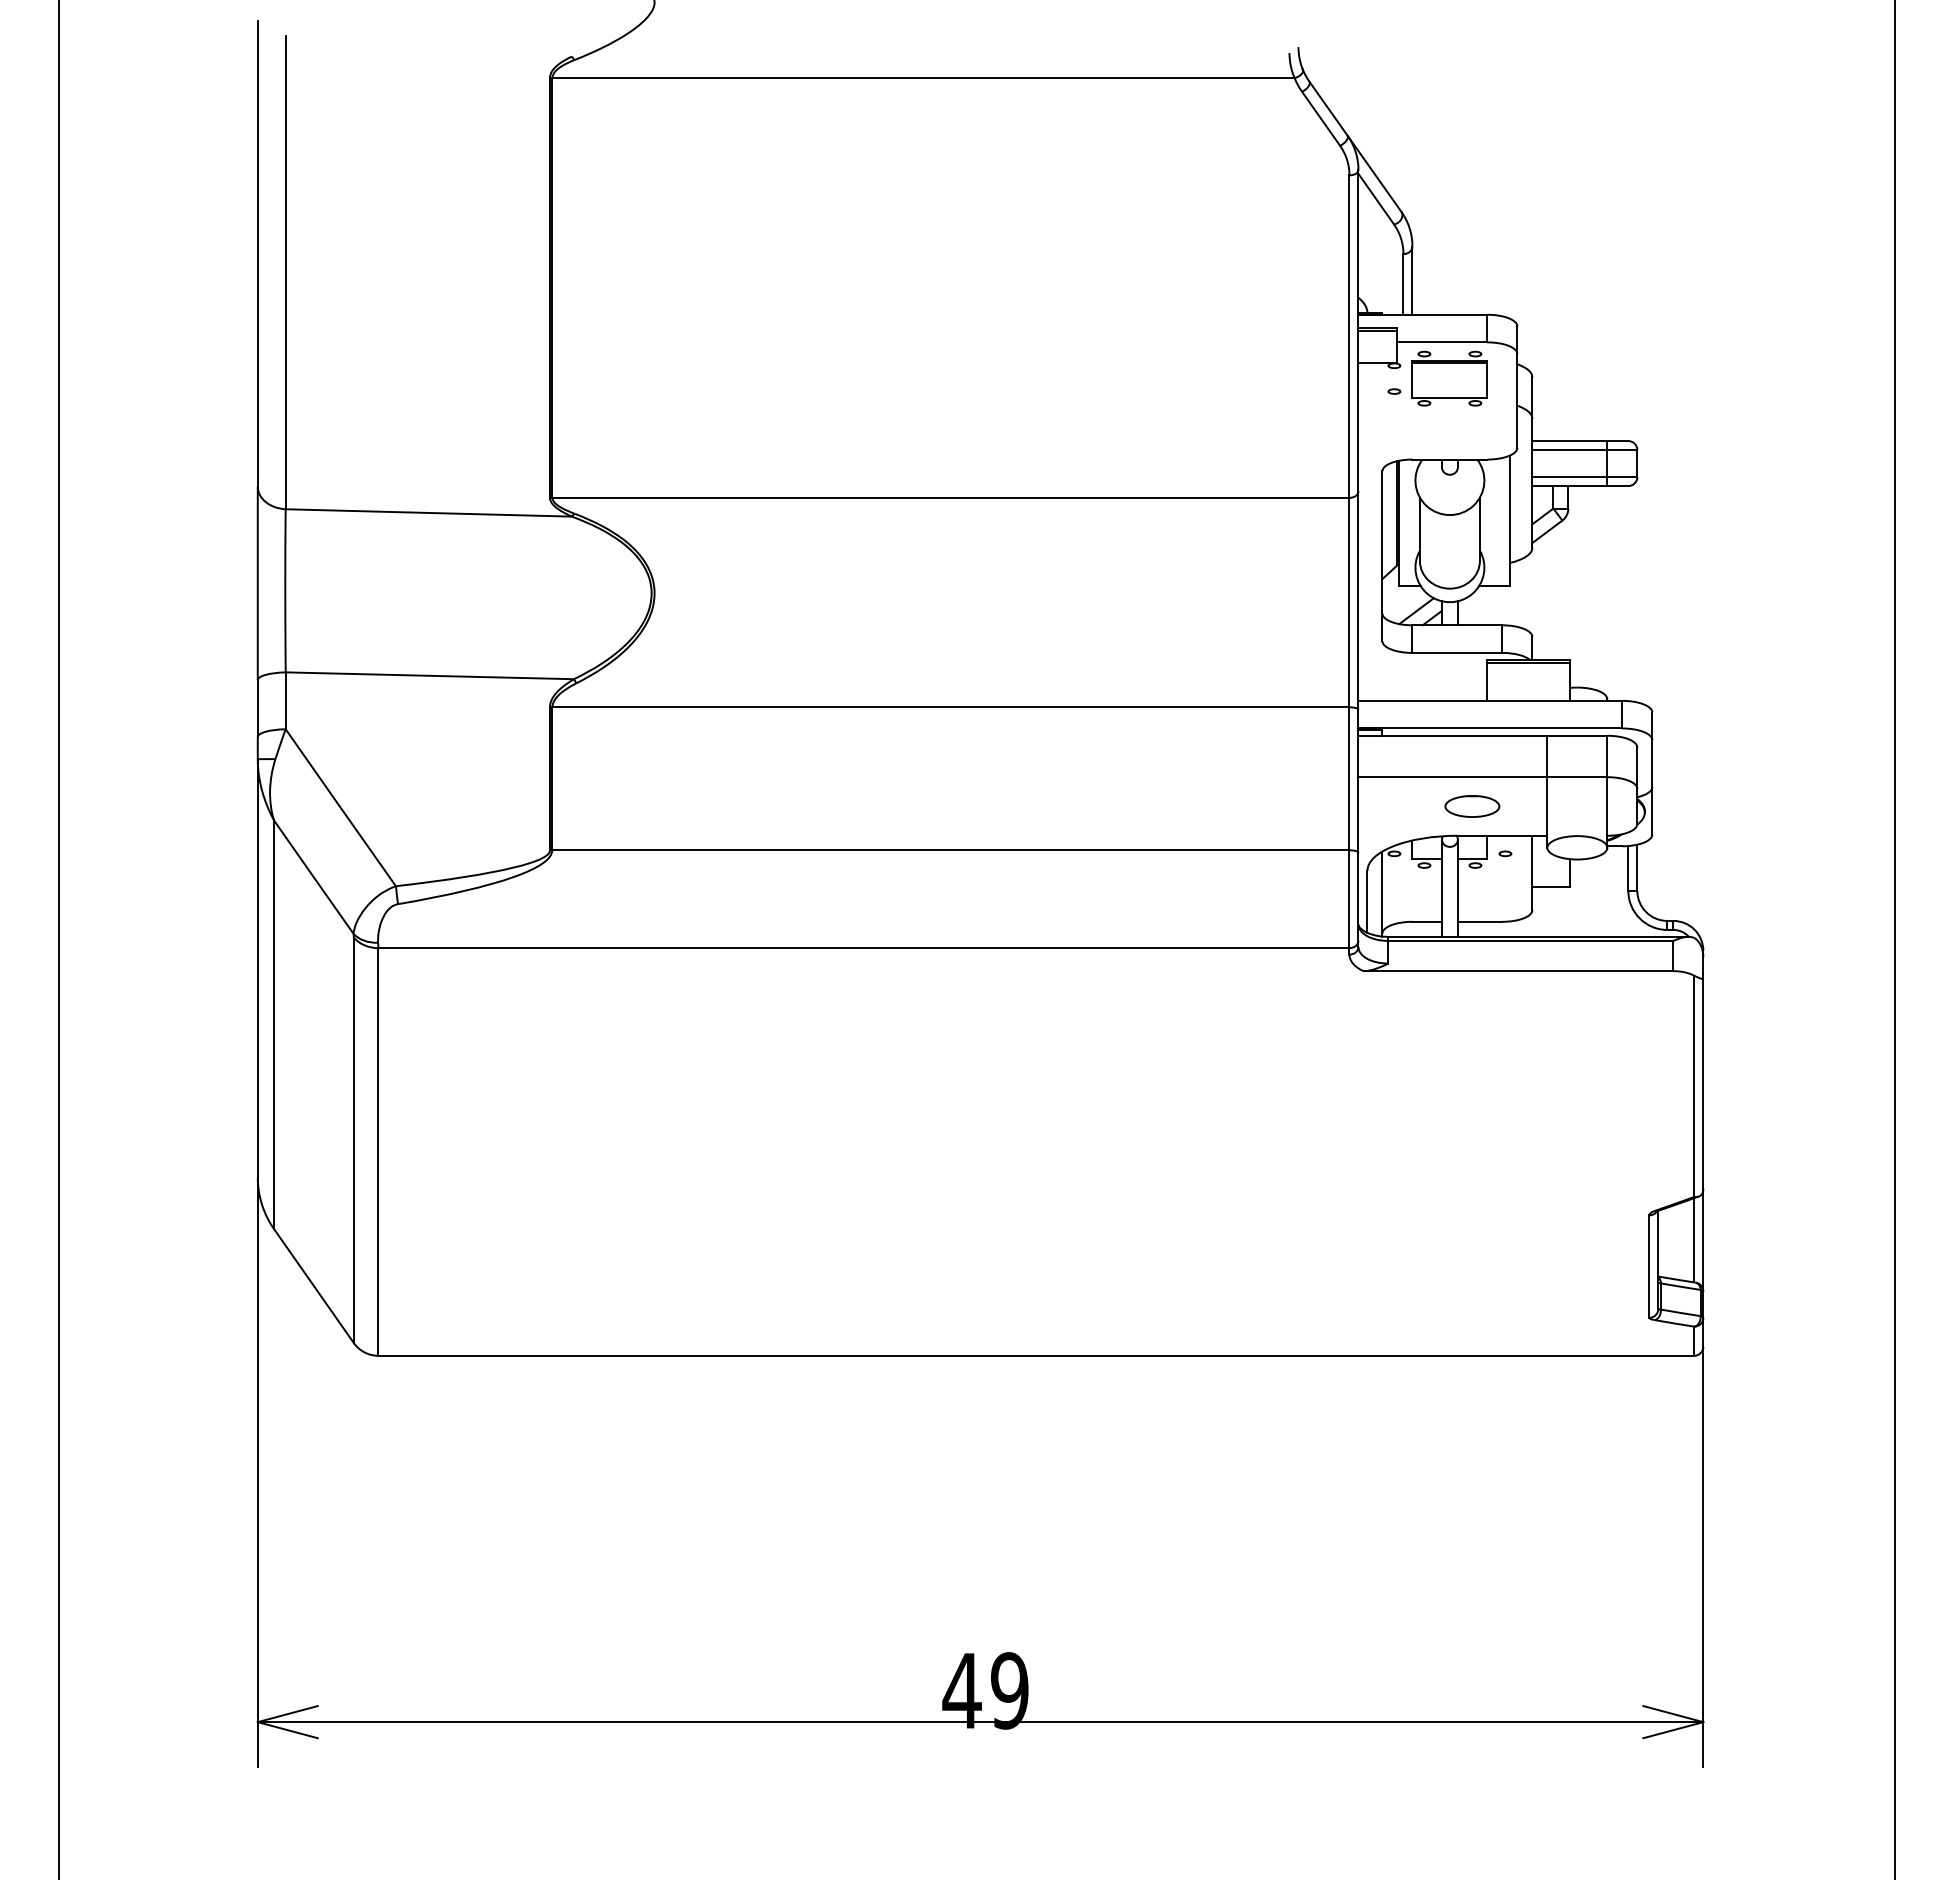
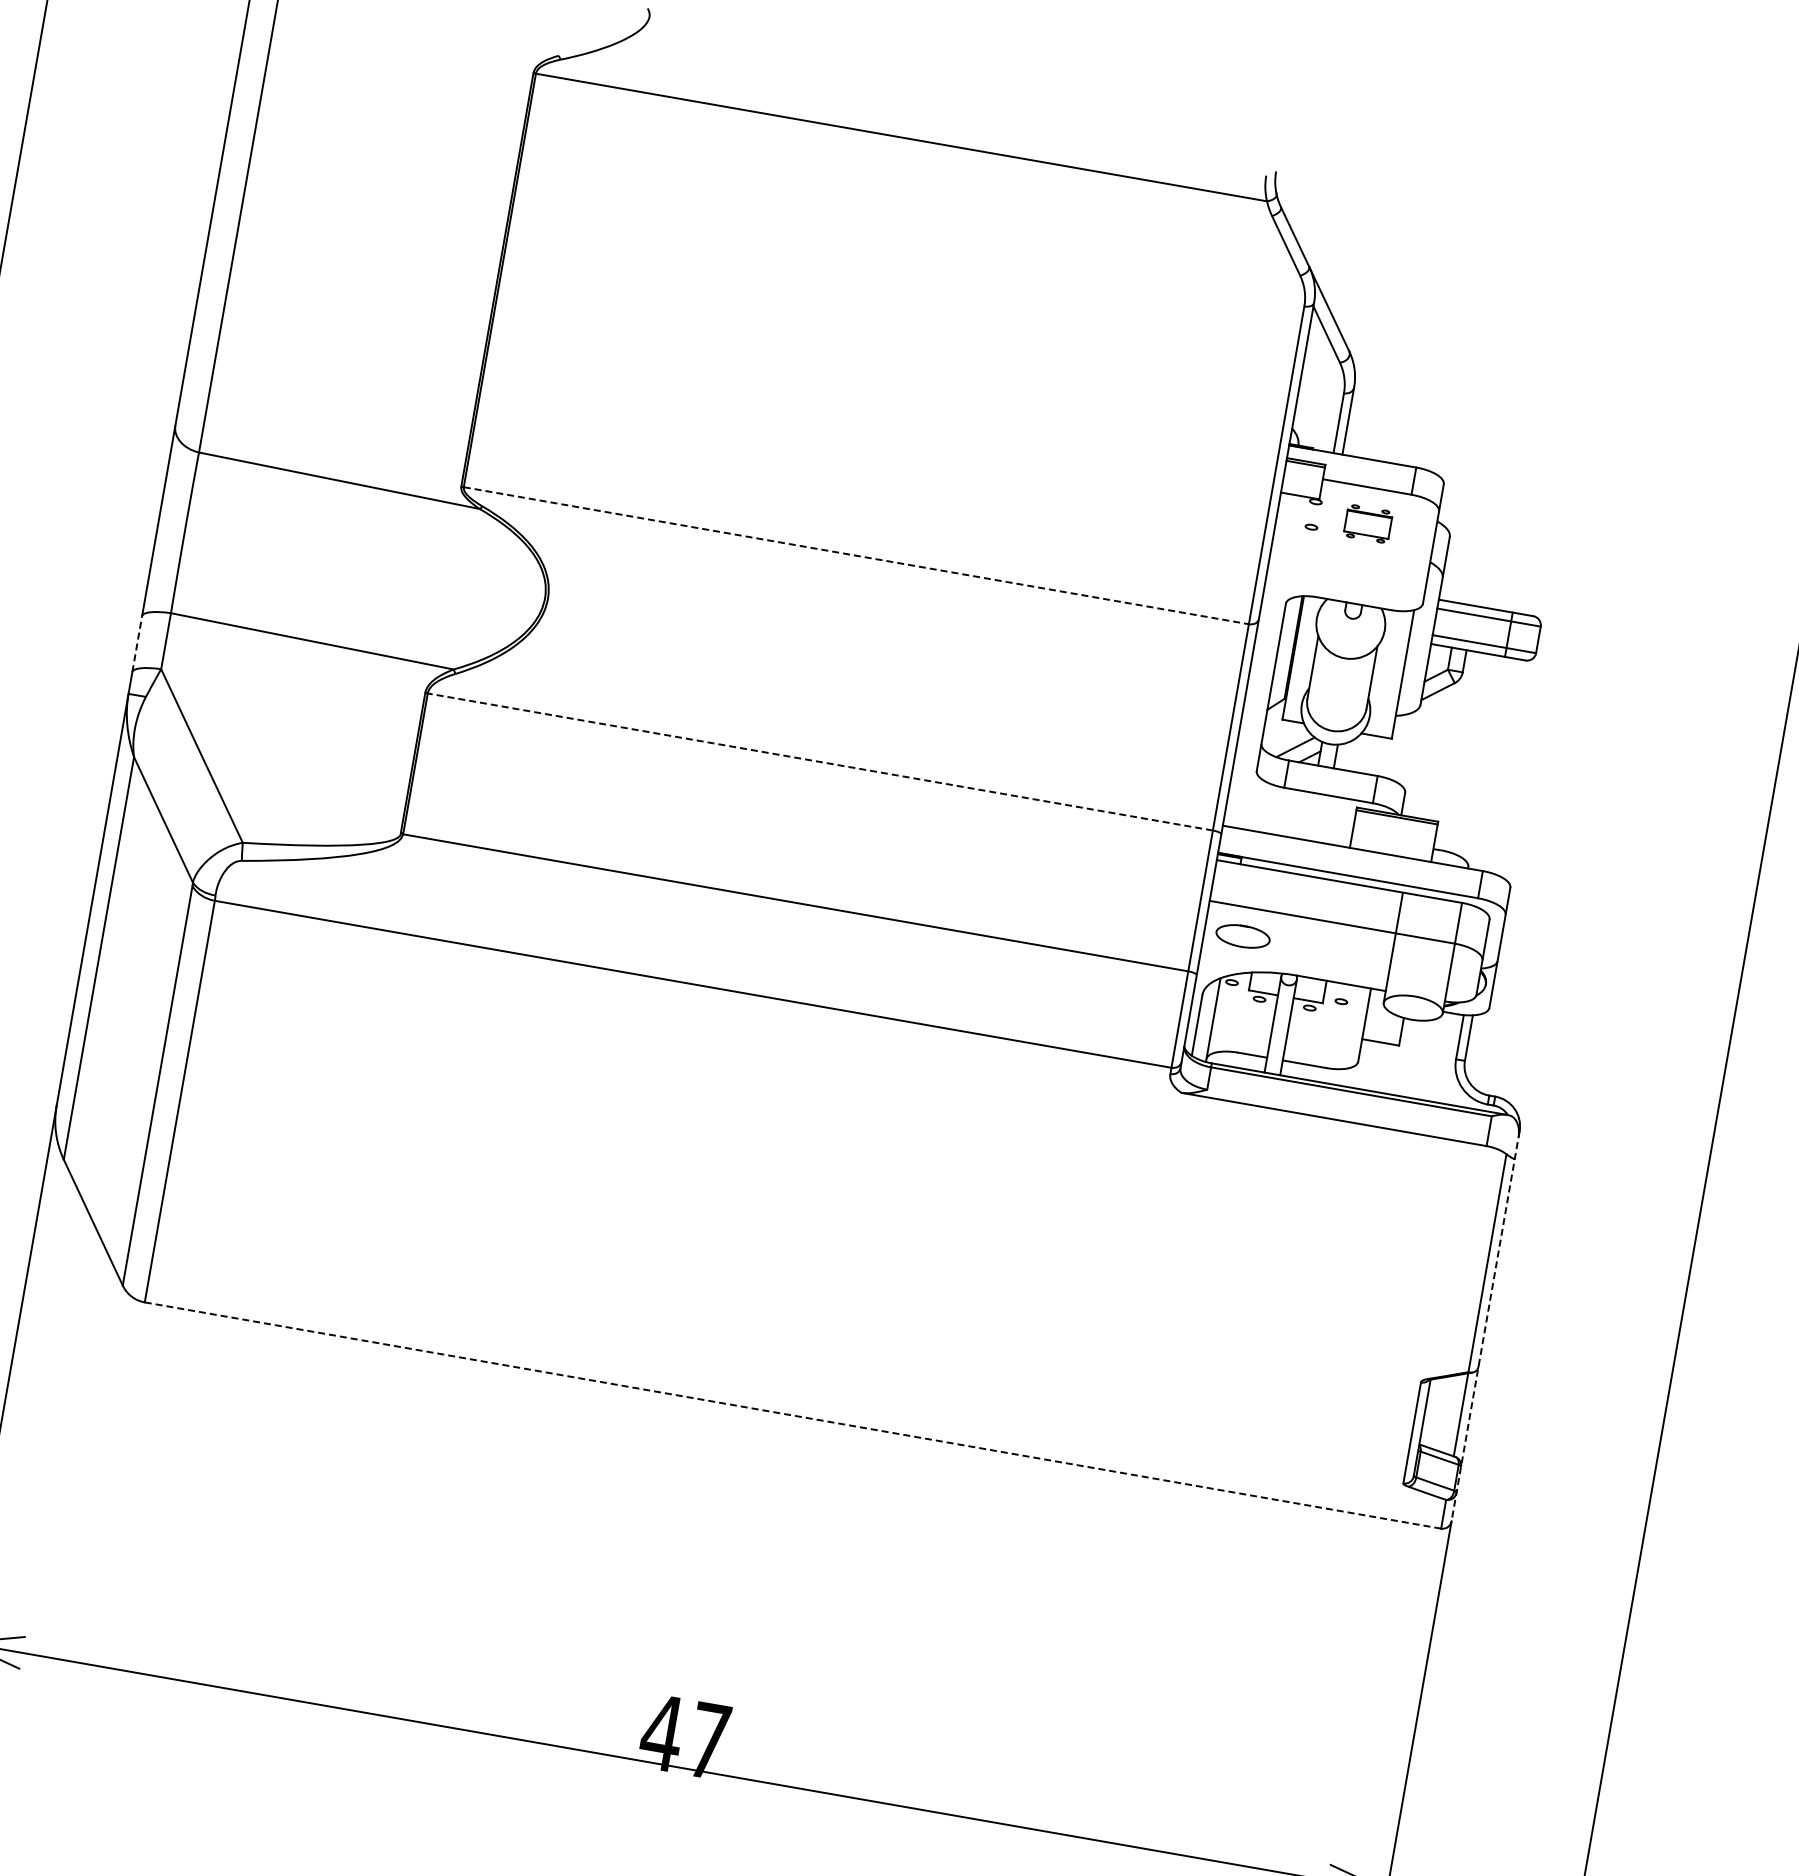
part: (1449, 378) -> (1367, 523), size x0.6
line: (951, 497) -> (856, 555), solid -> dashed
line: (950, 707) -> (819, 762), solid -> dashed
line: (257, 708) -> (136, 643), solid -> dashed
part: (1472, 806) -> (1243, 936), moved
line: (1703, 1148) -> (1485, 1326), solid -> dashed
line: (1036, 1355) -> (793, 1415), solid -> dashed
text: (1009, 1690) -> (708, 1740), 49 -> 47

